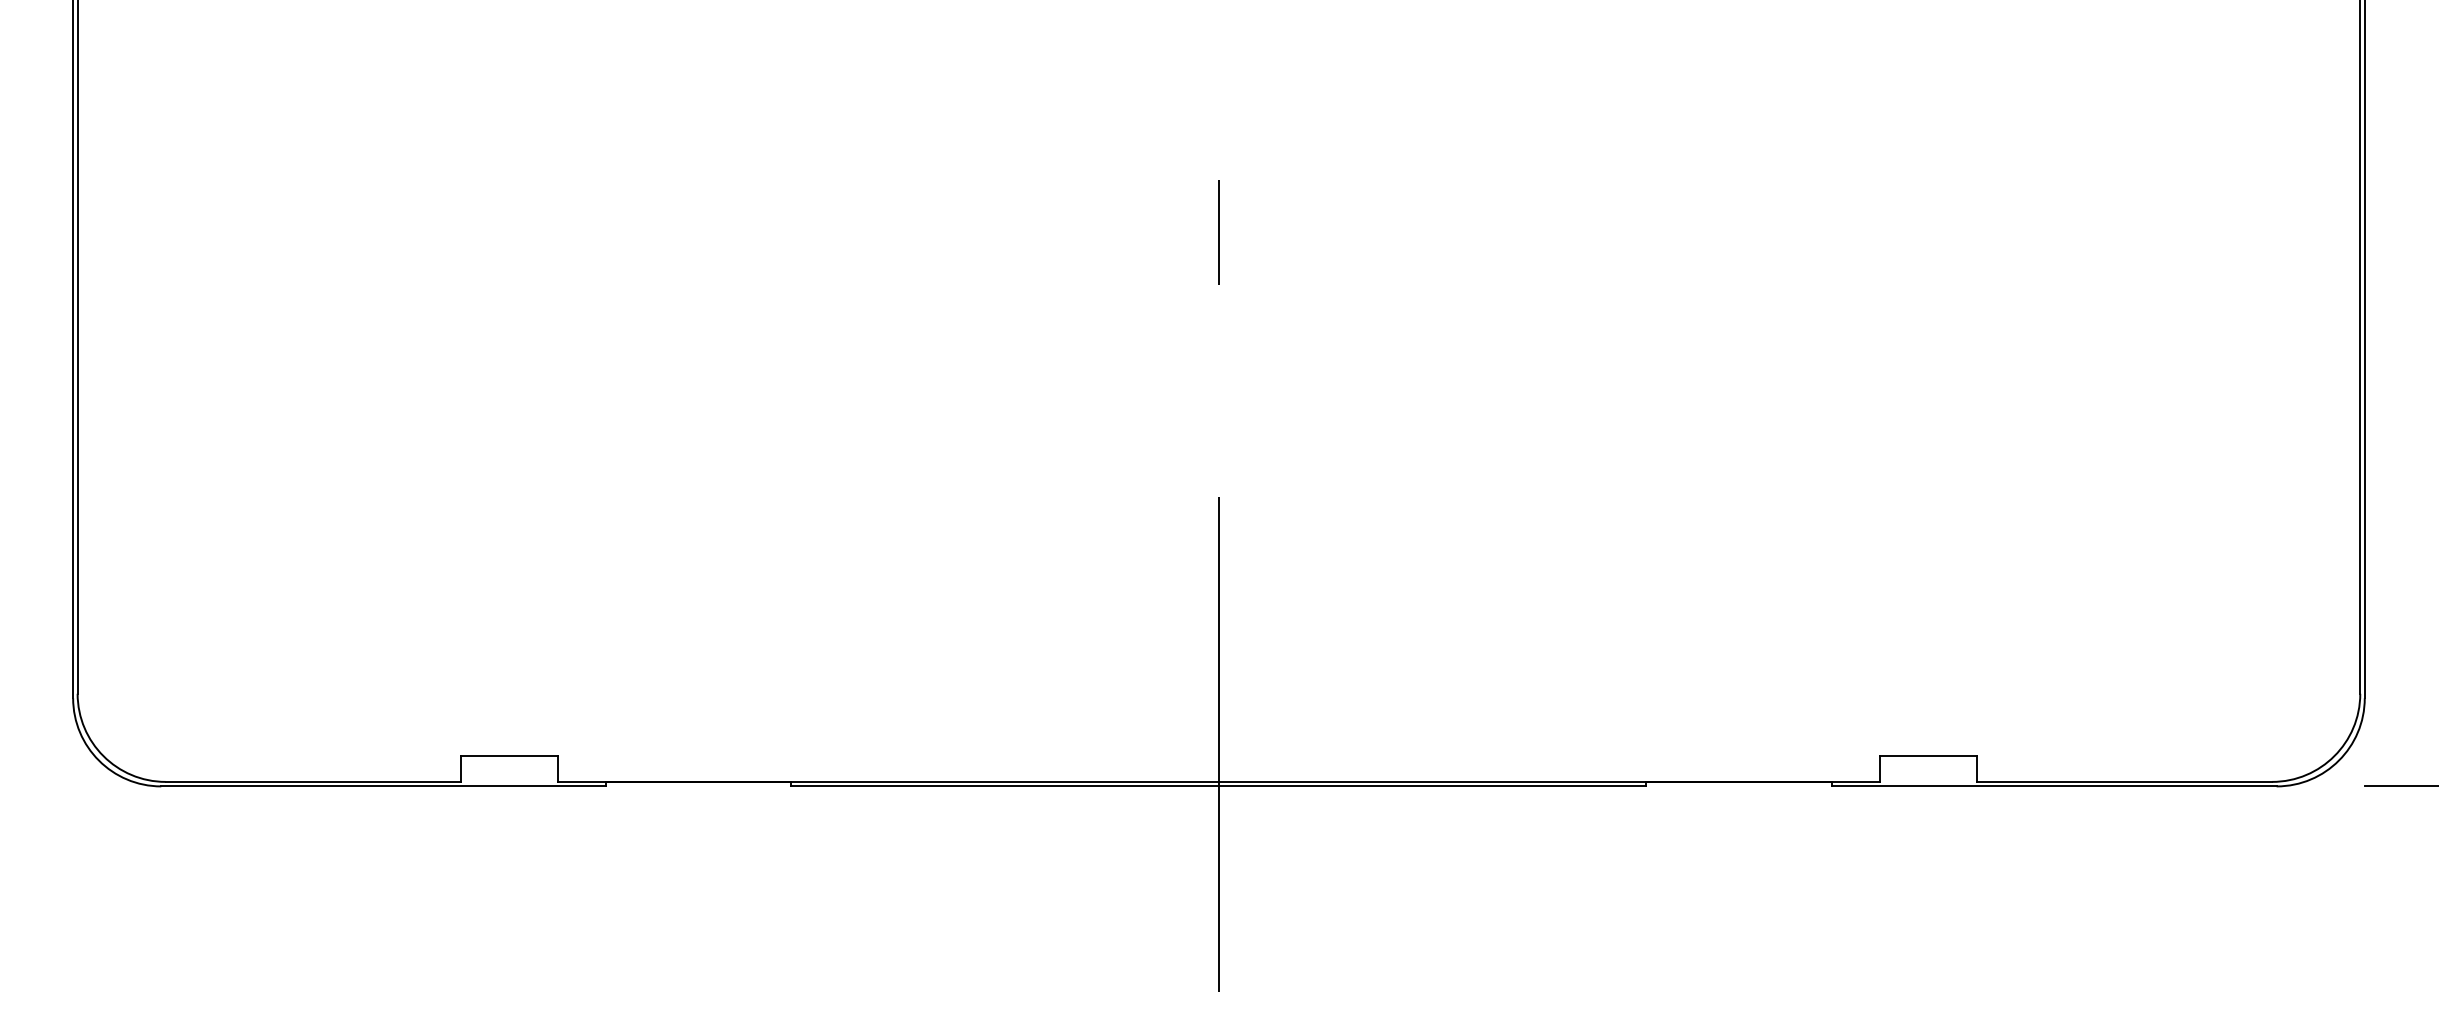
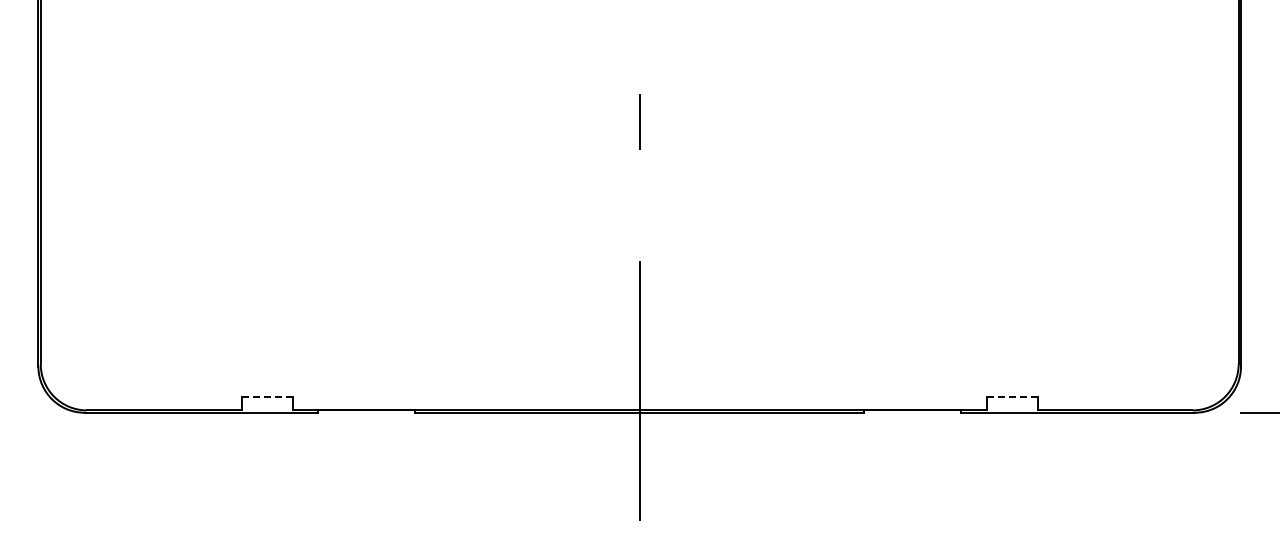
line: (509, 757) -> (267, 397), solid -> dashed
line: (1929, 757) -> (1012, 397), solid -> dashed

